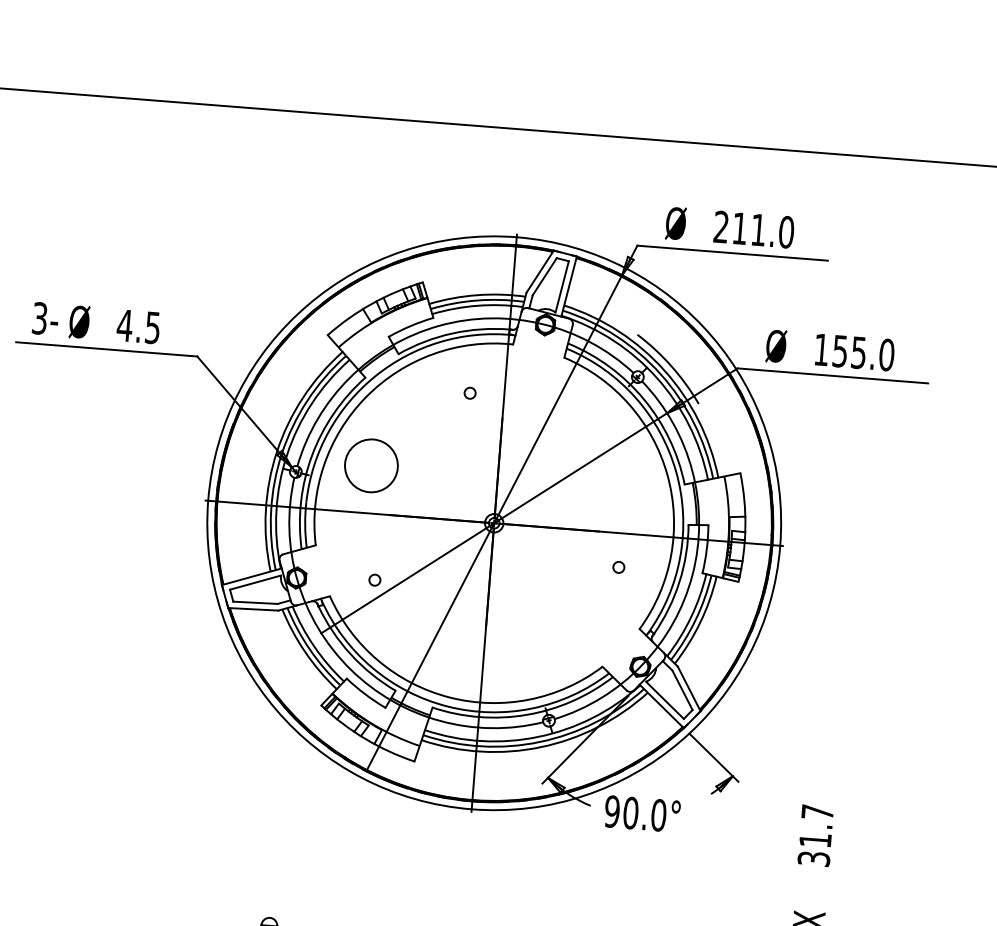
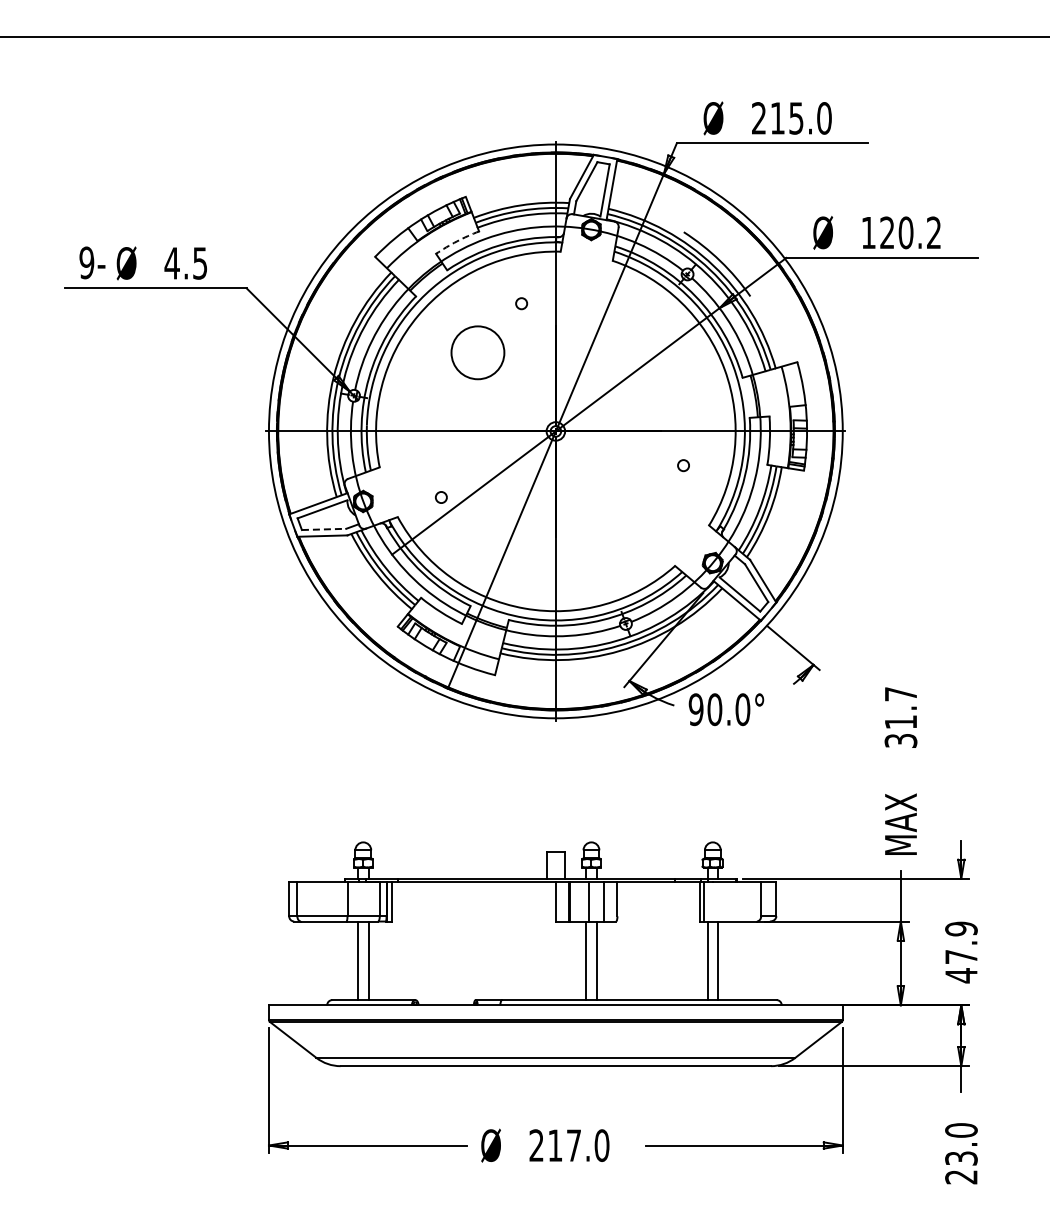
text: (758, 230) -> (796, 118), 211.0 -> 215.0
text: (39, 318) -> (86, 262), 3- -> 9-
arc: (410, 326) -> (456, 241), solid -> dashed
text: (863, 352) -> (910, 232), 155.0 -> 120.2
circle: (371, 465) -> (477, 352), moved
line: (255, 602) -> (324, 529), solid -> dashed

